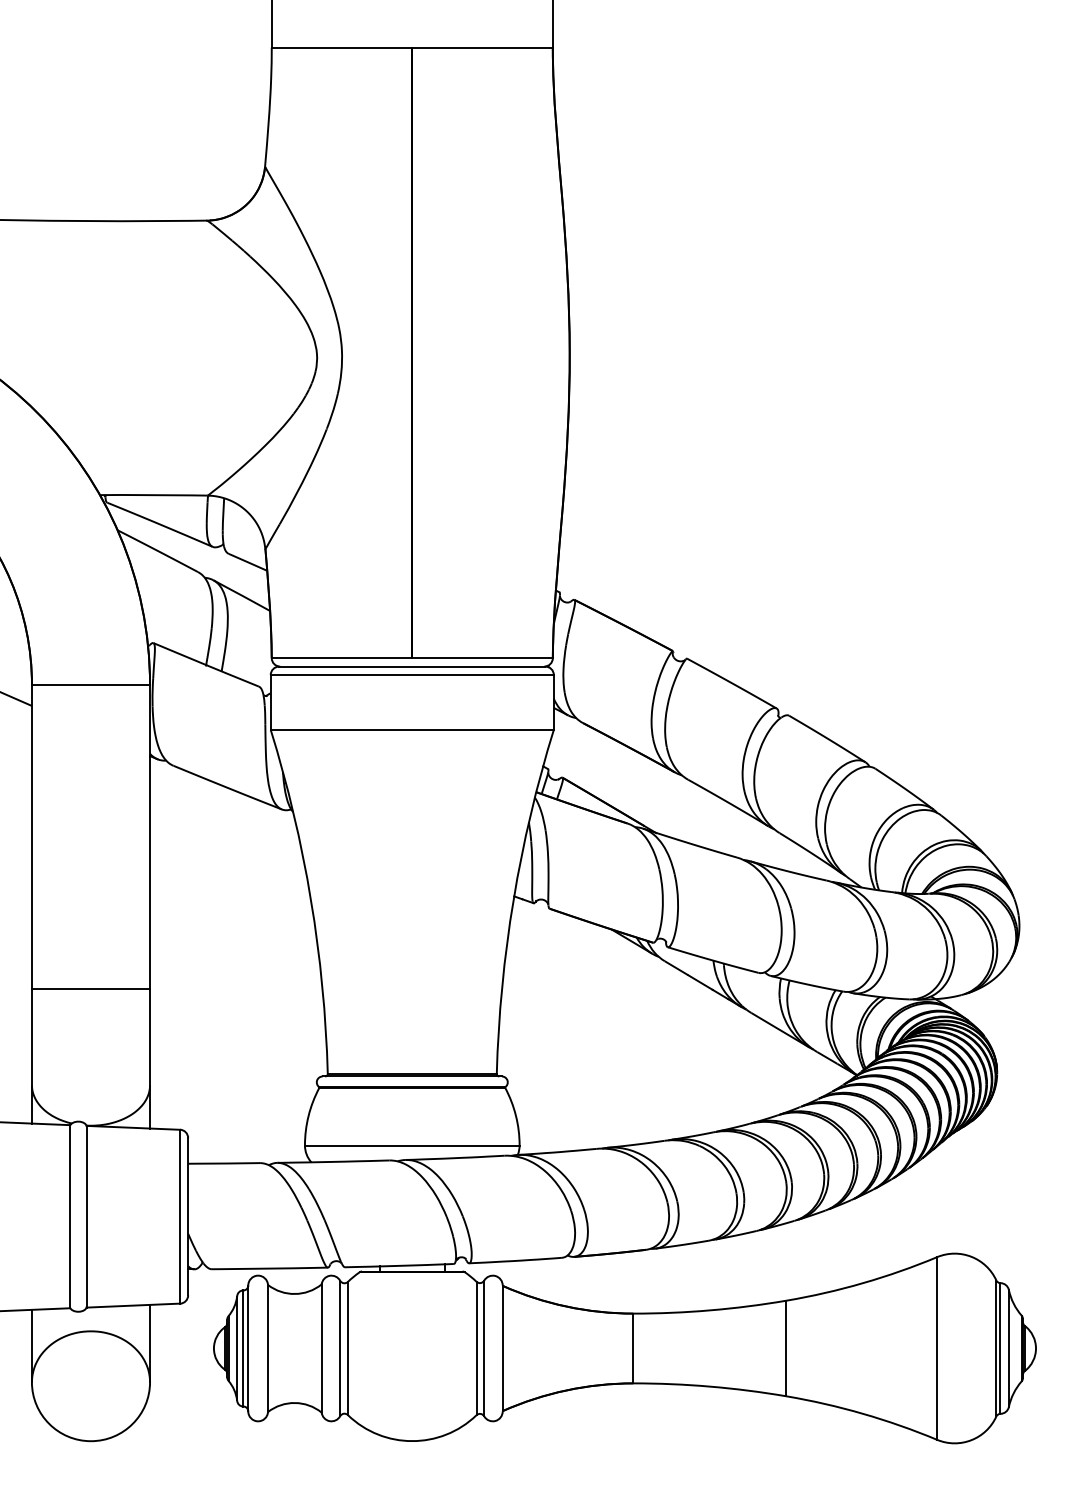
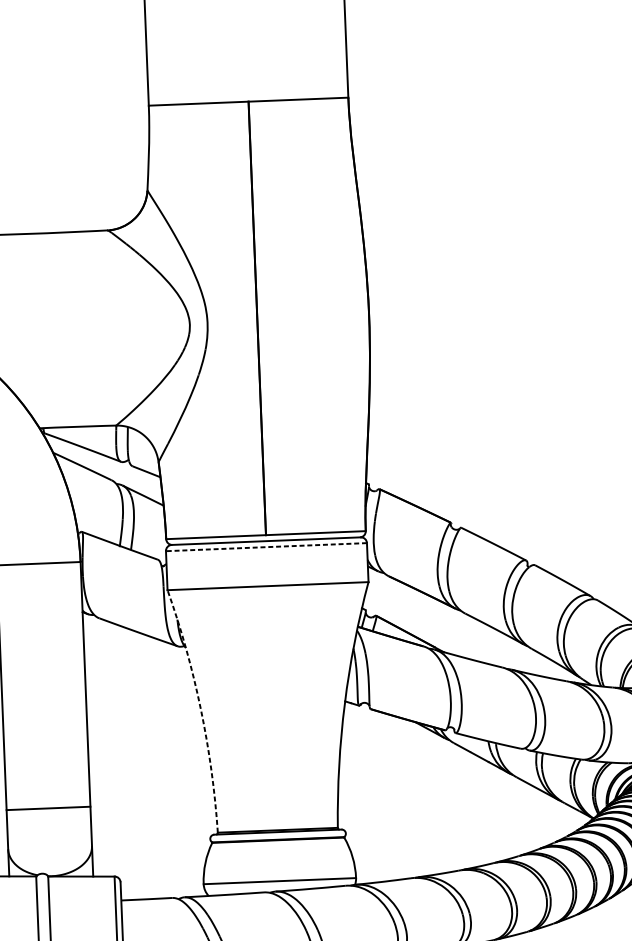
line: (412, 675) -> (266, 547), solid -> dashed
arc: (310, 899) -> (200, 709), solid -> dashed
line: (91, 989) -> (48, 808), moved

